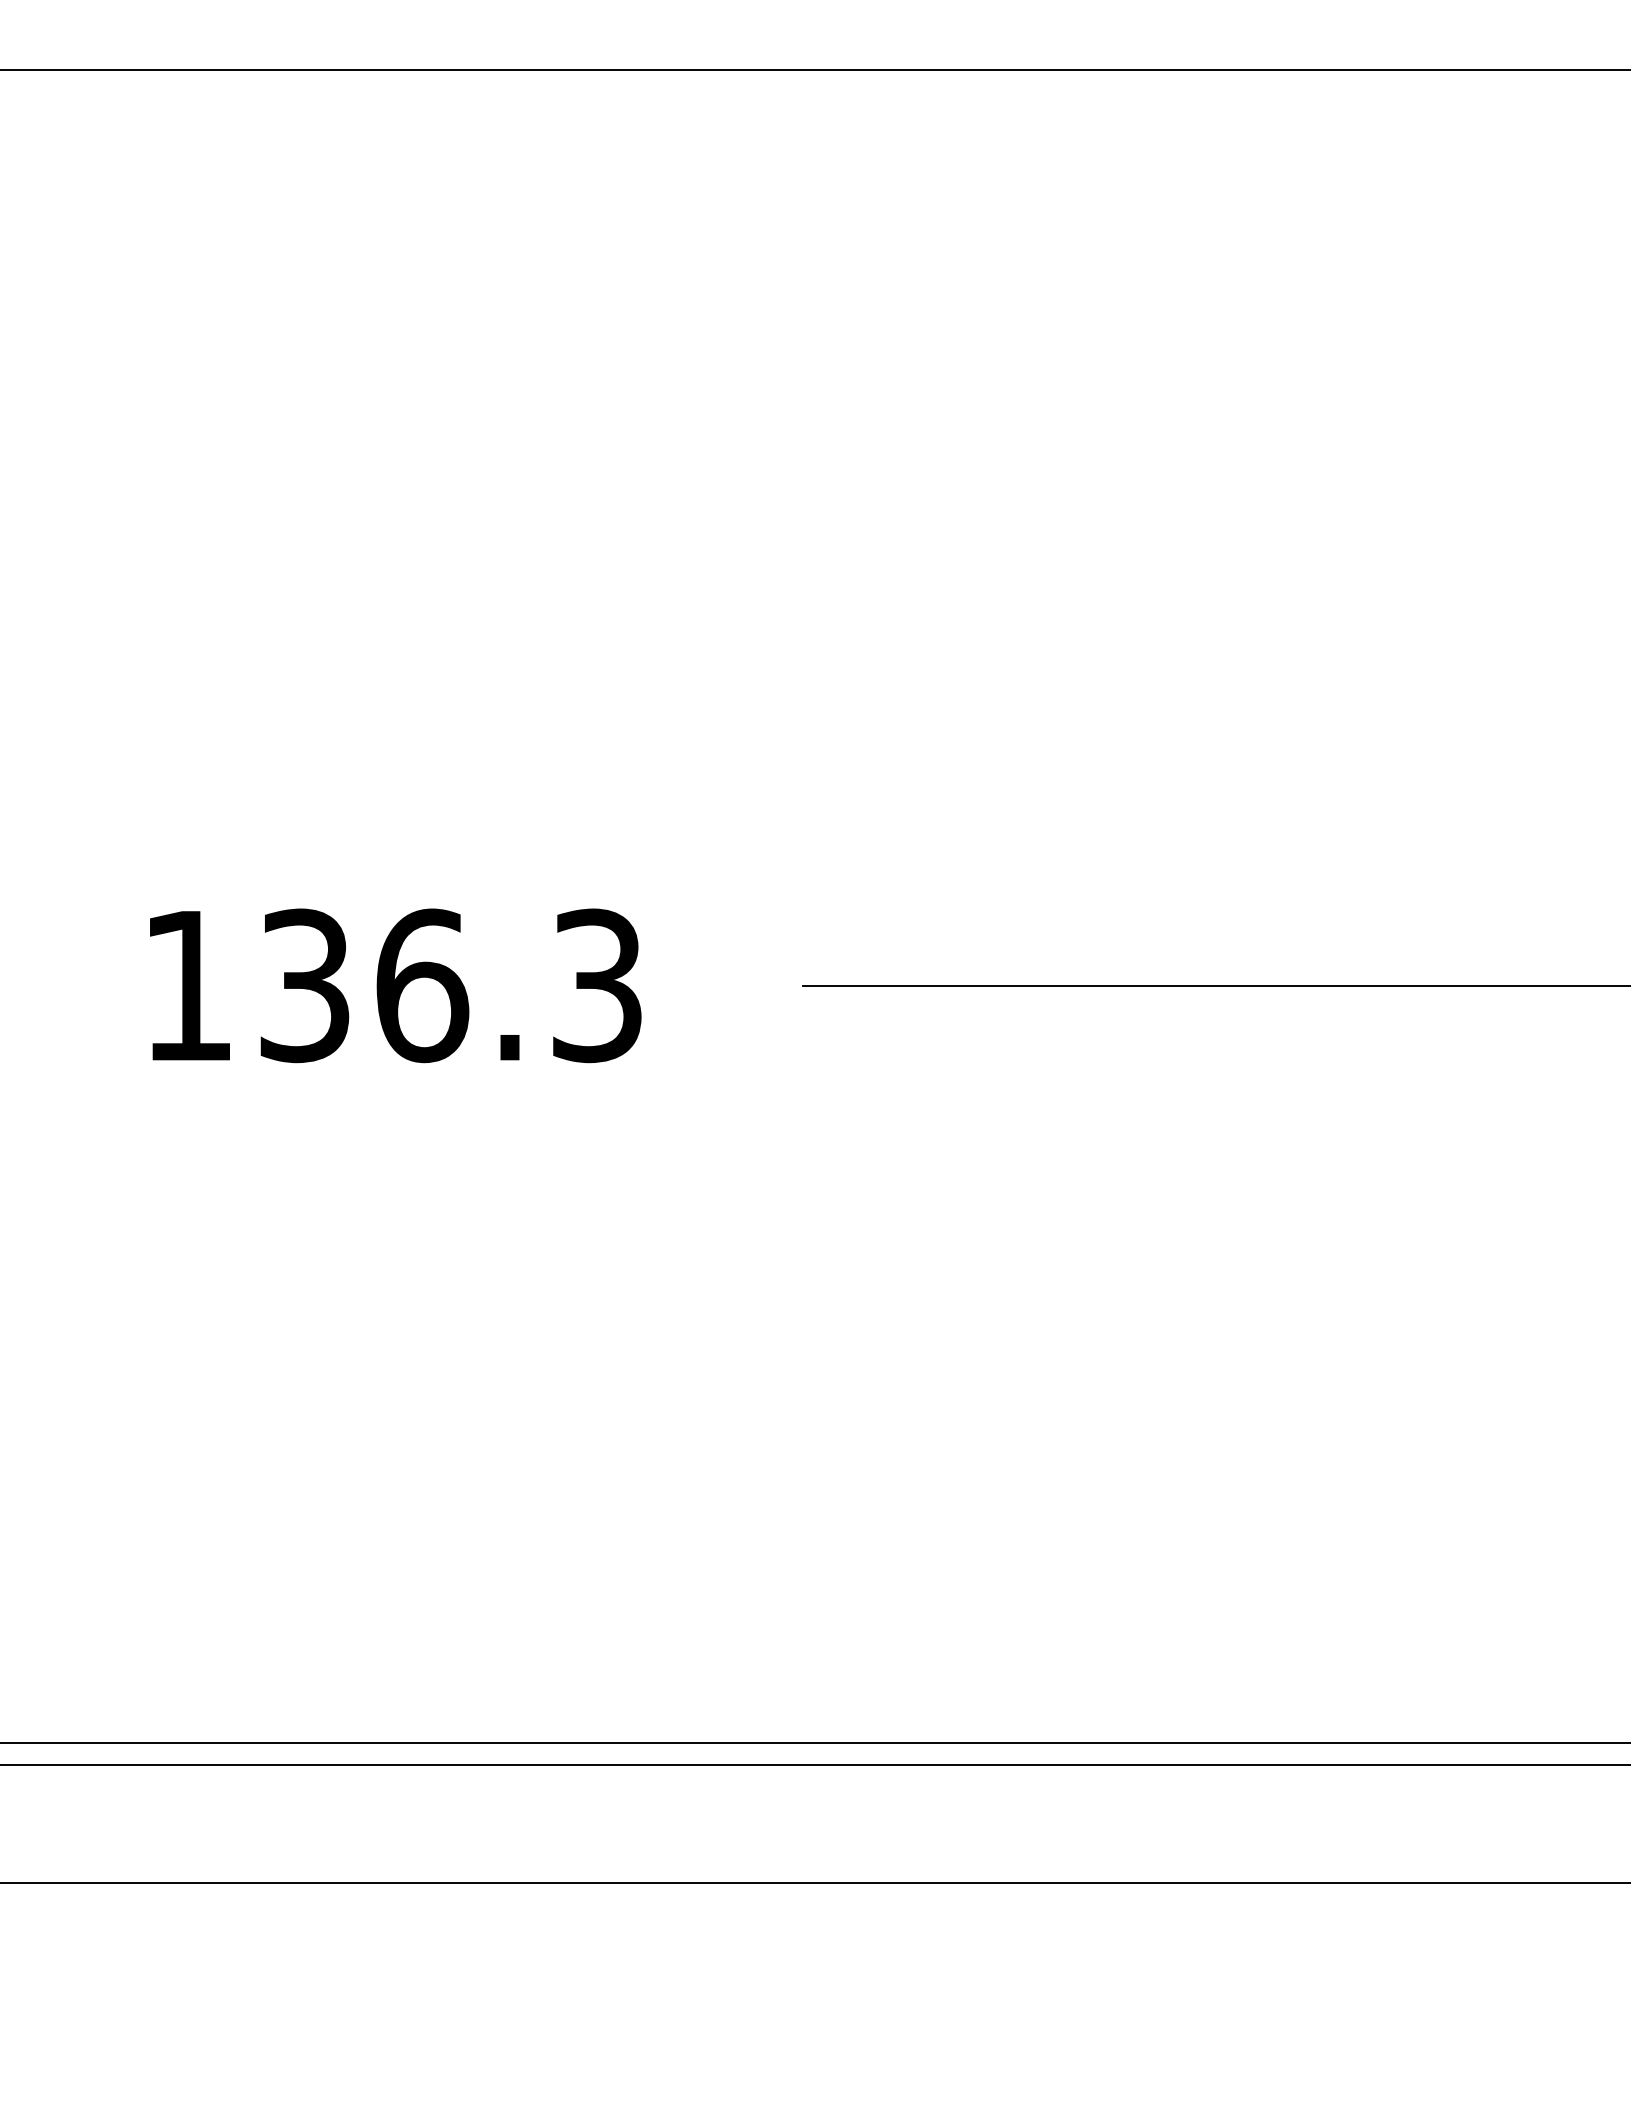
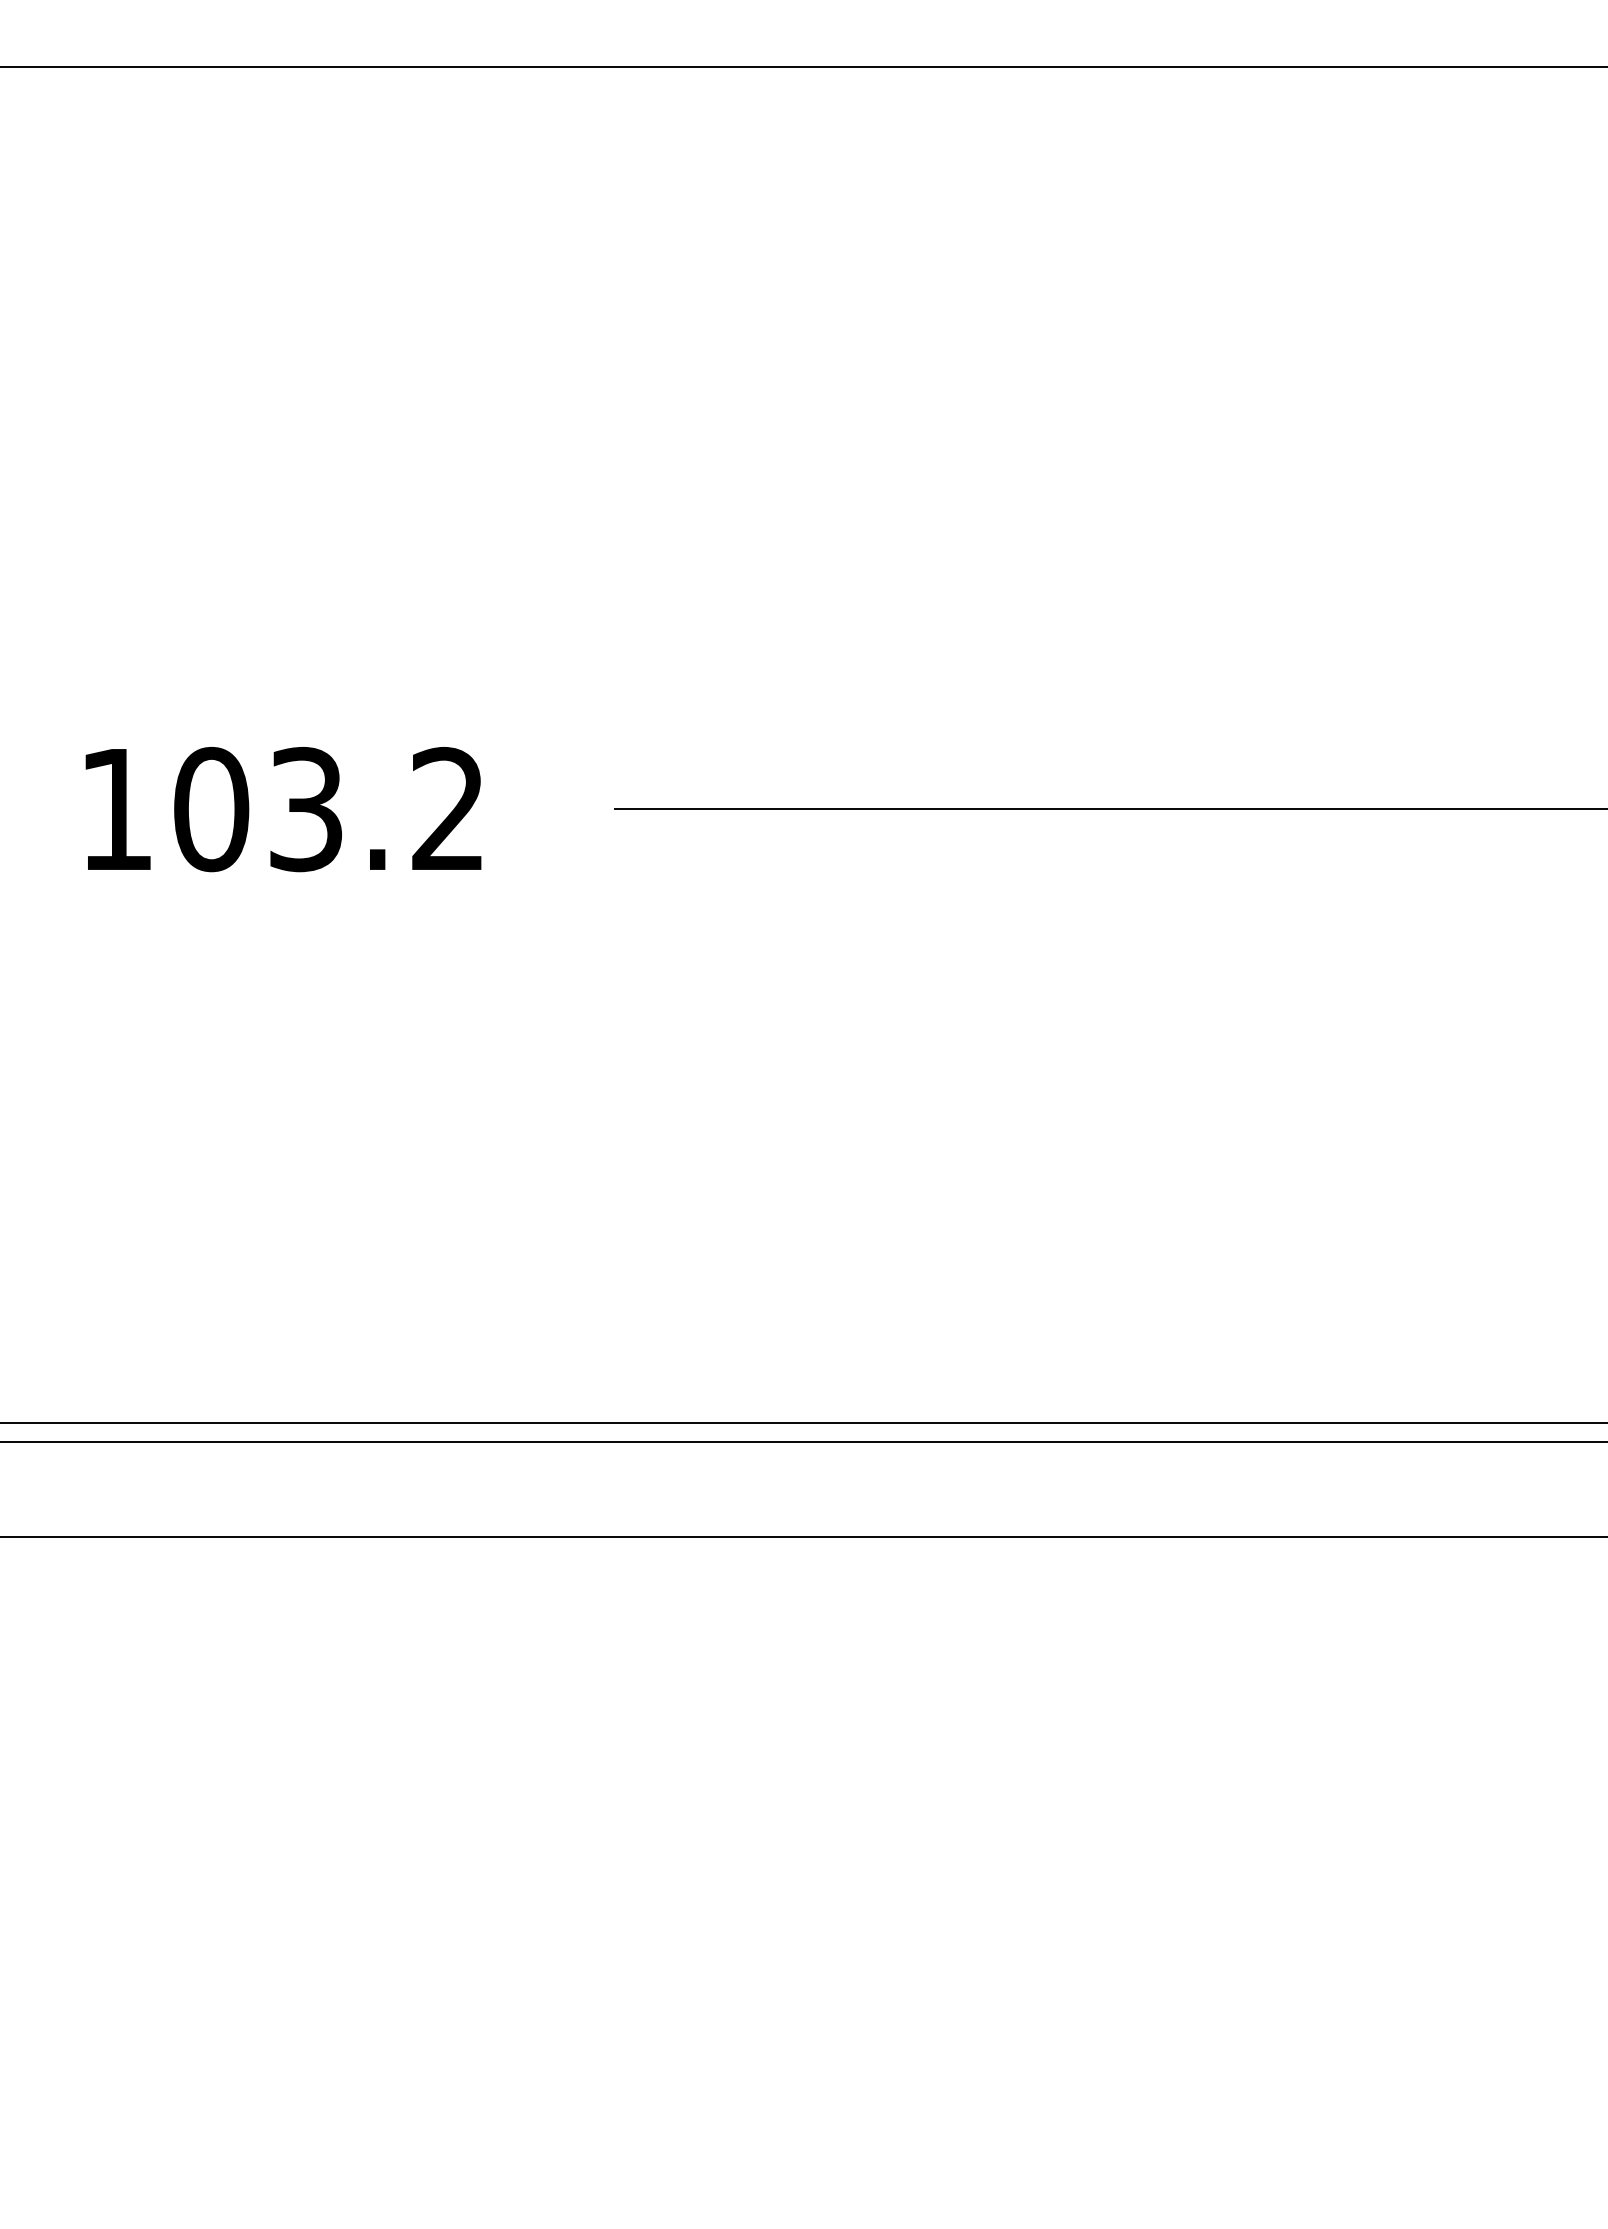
text: (450, 985) -> (329, 809), 136.3 -> 103.2

